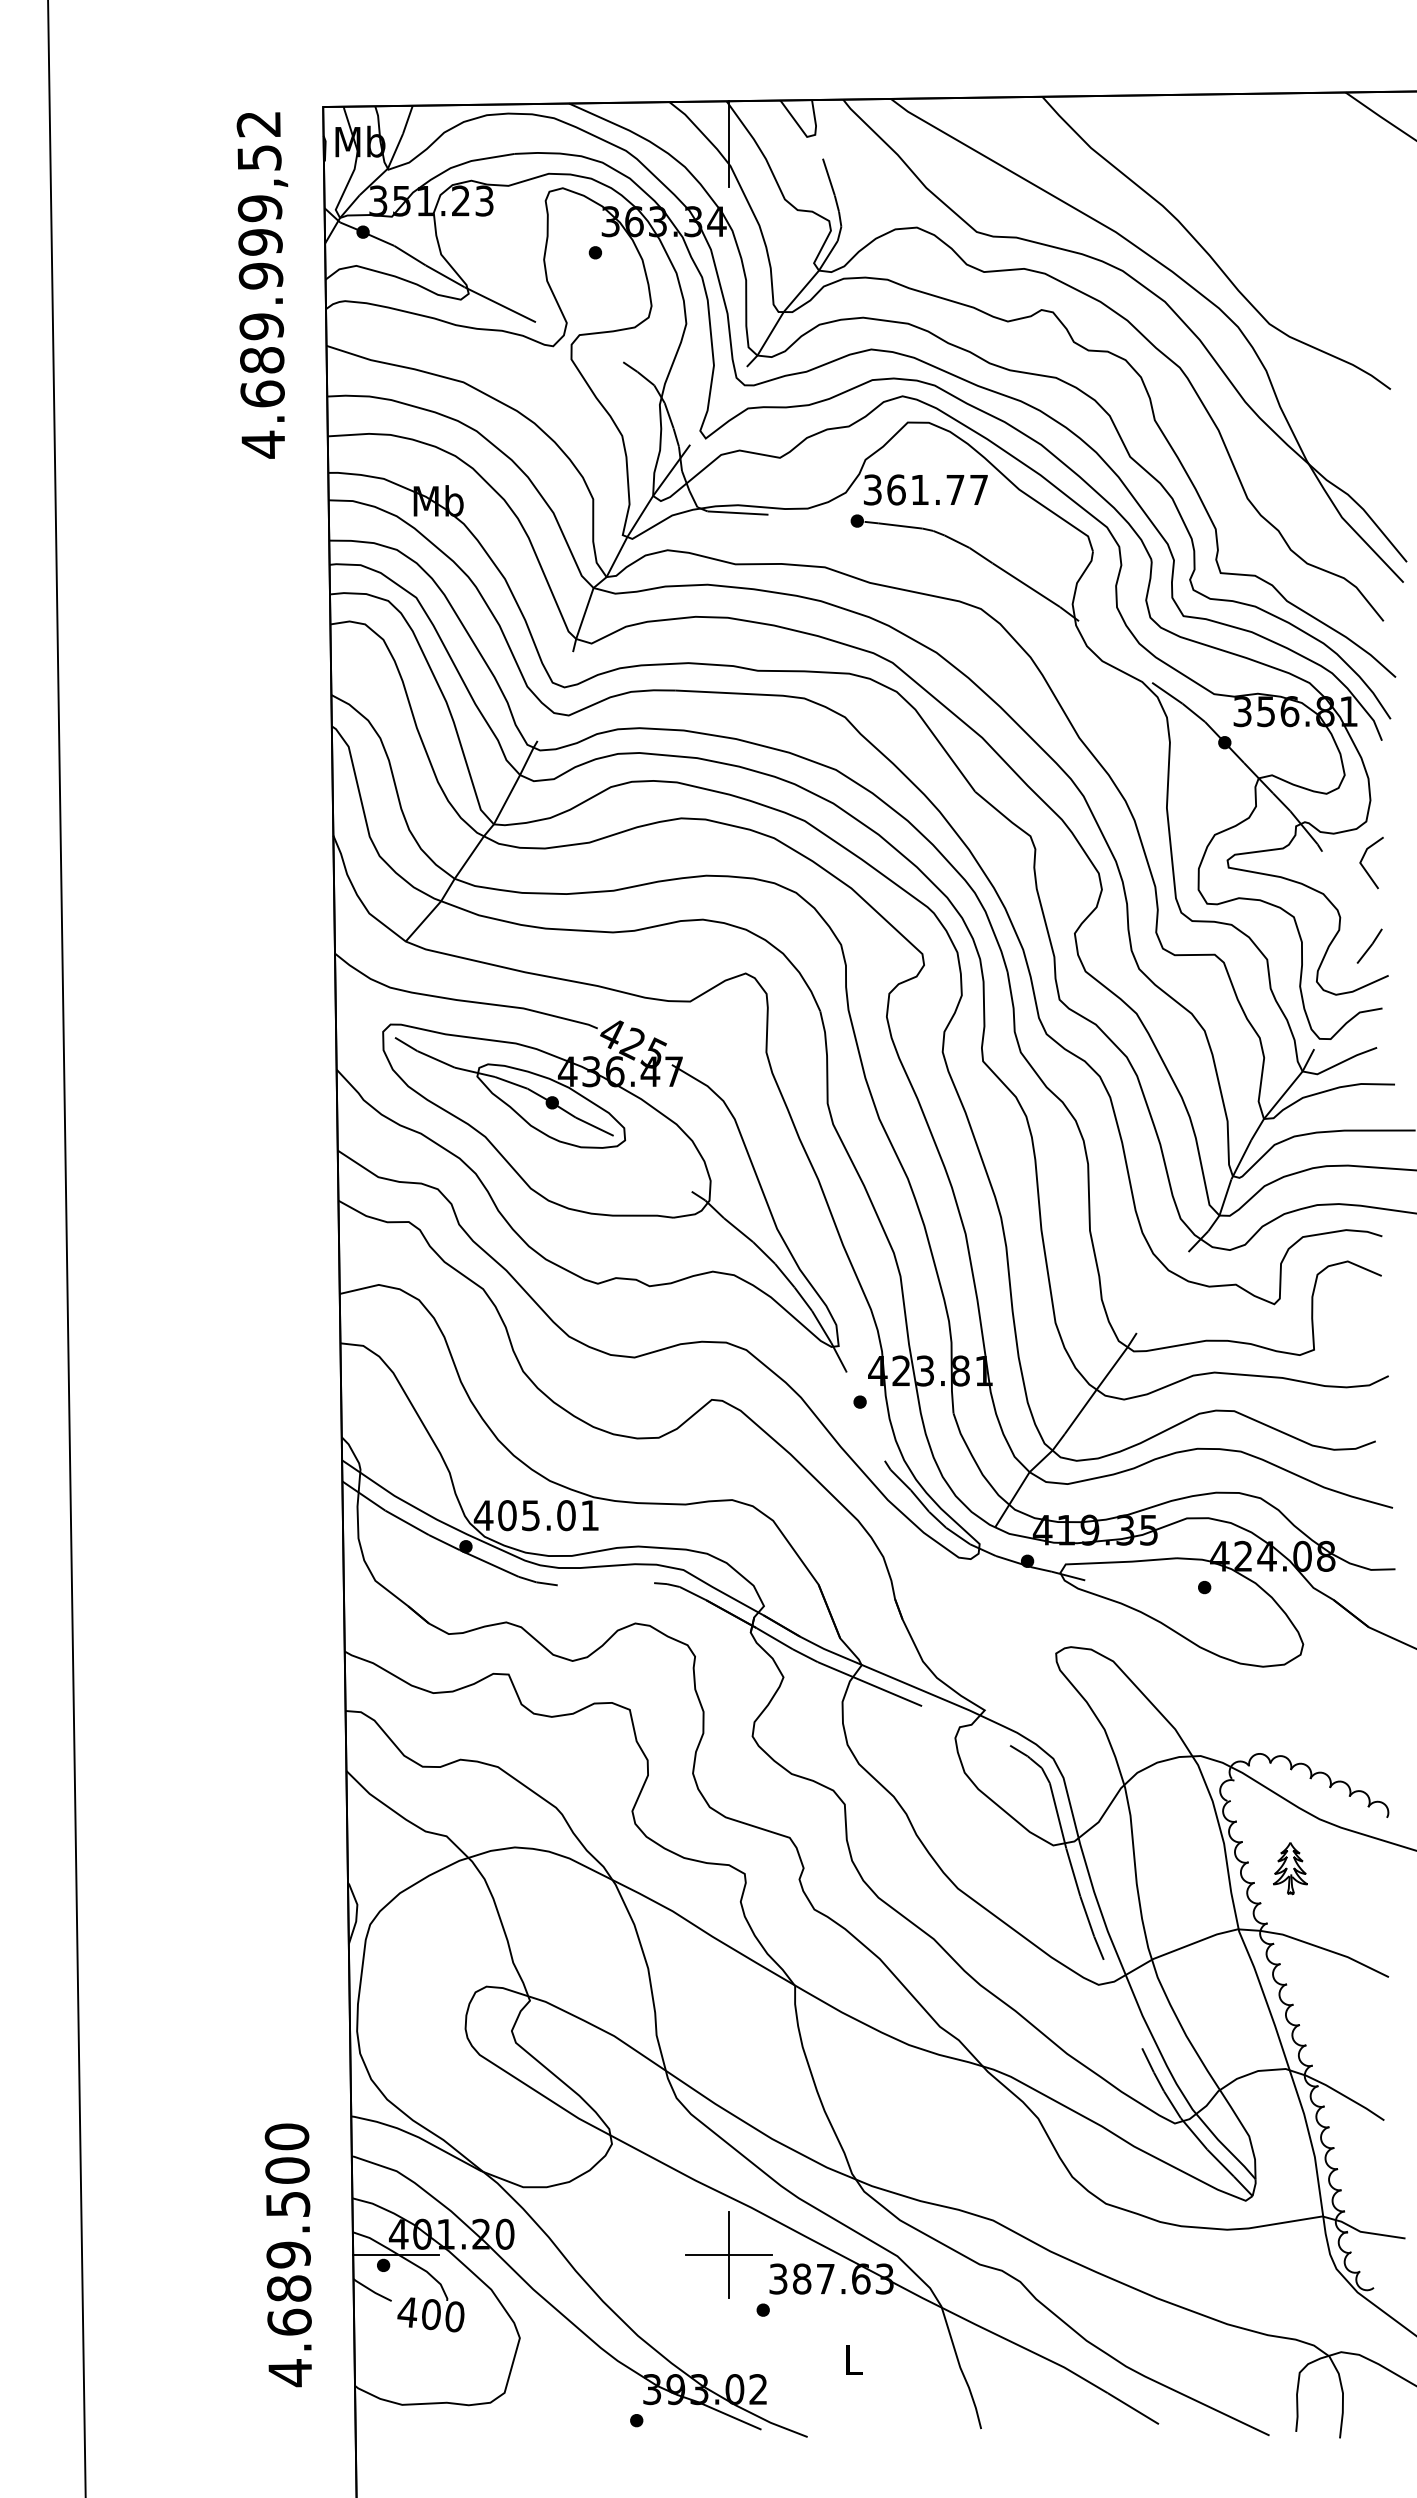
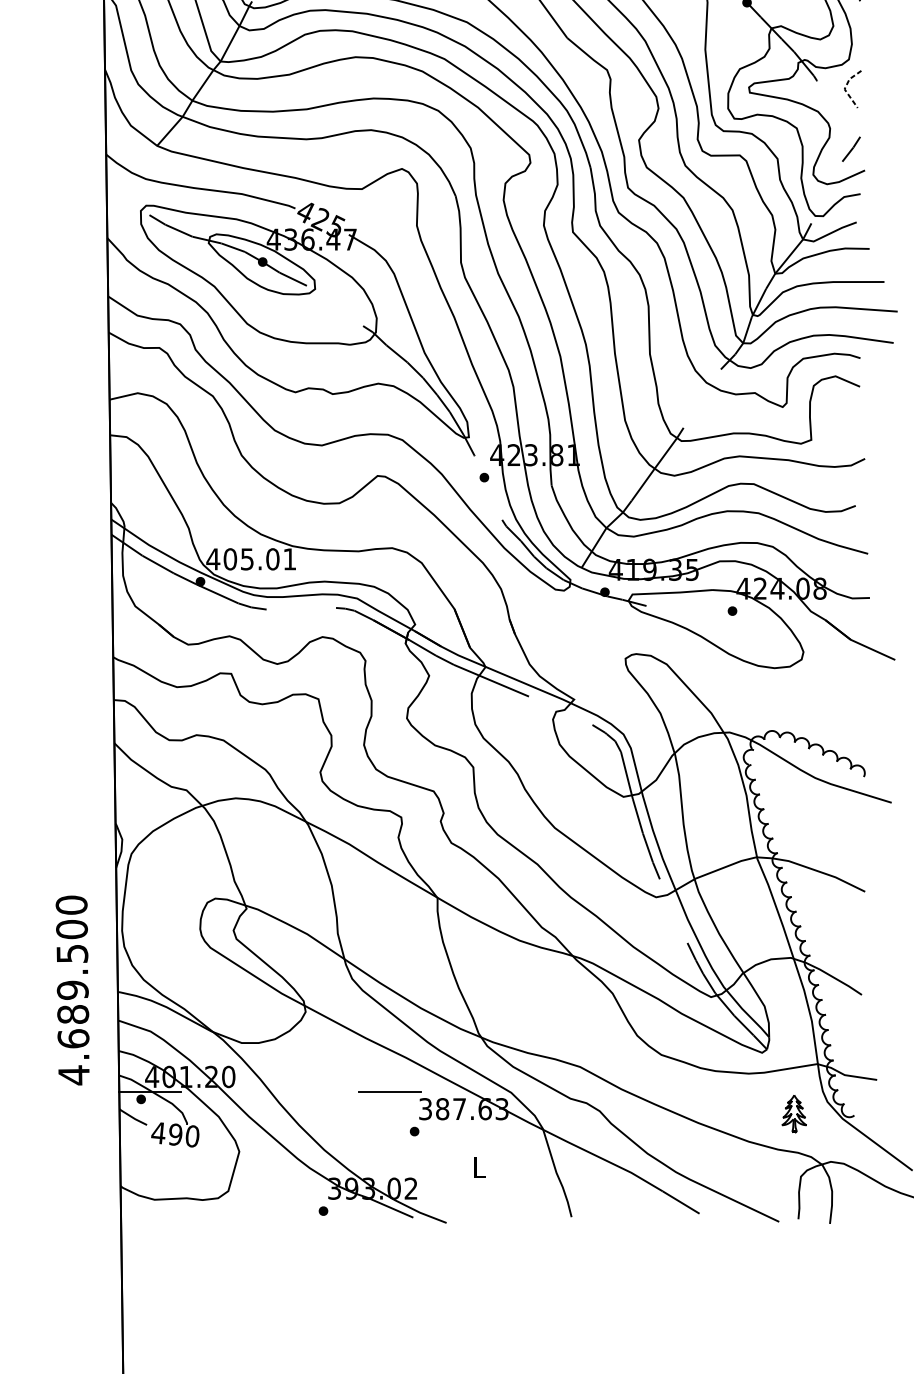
line: (1361, 861) -> (845, 88), solid -> dashed
part: (1290, 1868) -> (794, 1113), moved
line: (729, 2254) -> (390, 1091), removed
text: (287, 2255) -> (71, 990), moved
text: (431, 2314) -> (175, 1134), 400 -> 490

